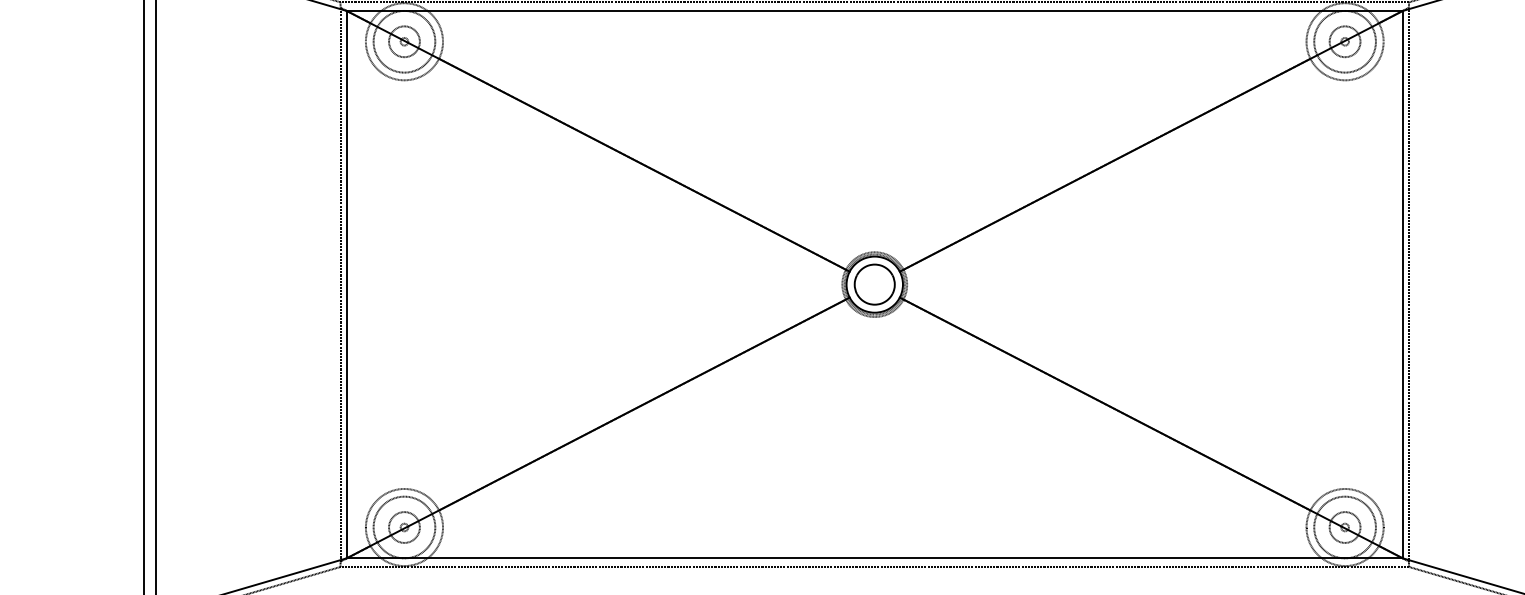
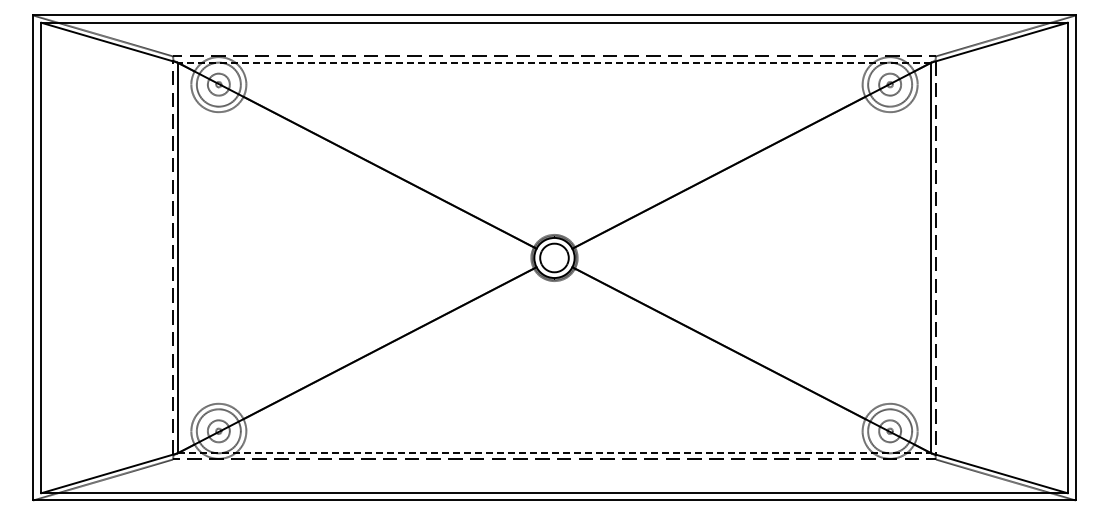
line: (874, 10) -> (554, 62), solid -> dashed
line: (874, 558) -> (554, 453), solid -> dashed

